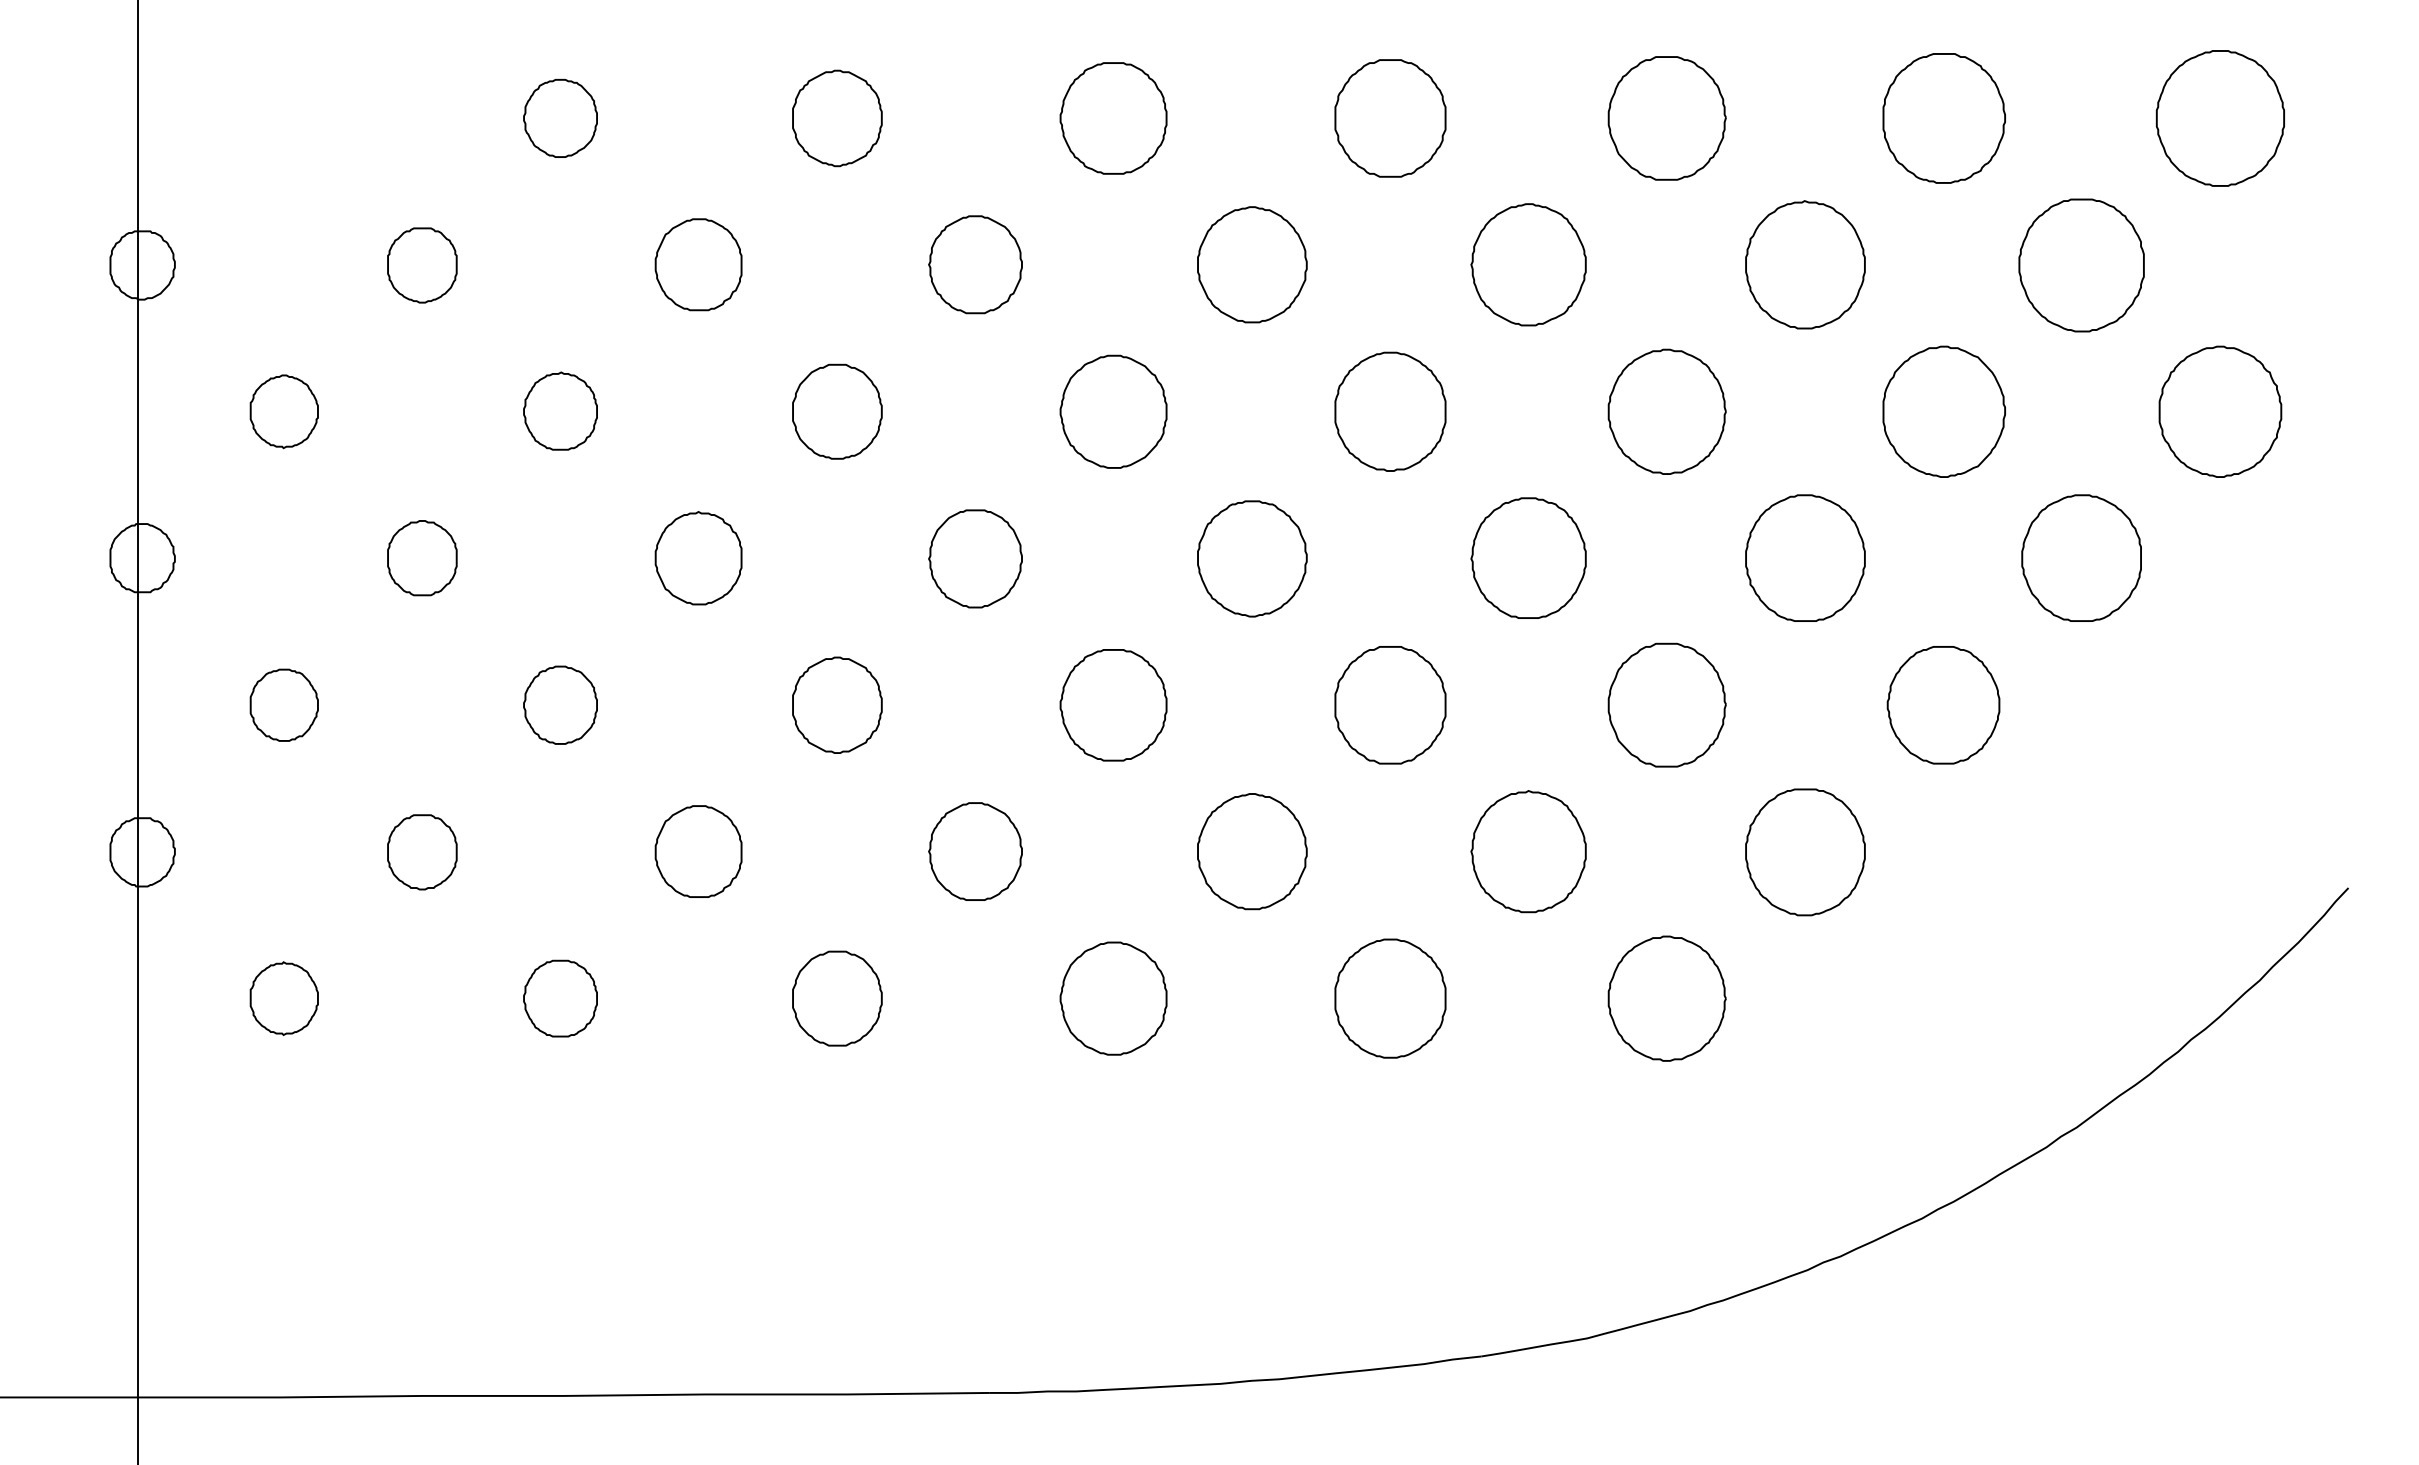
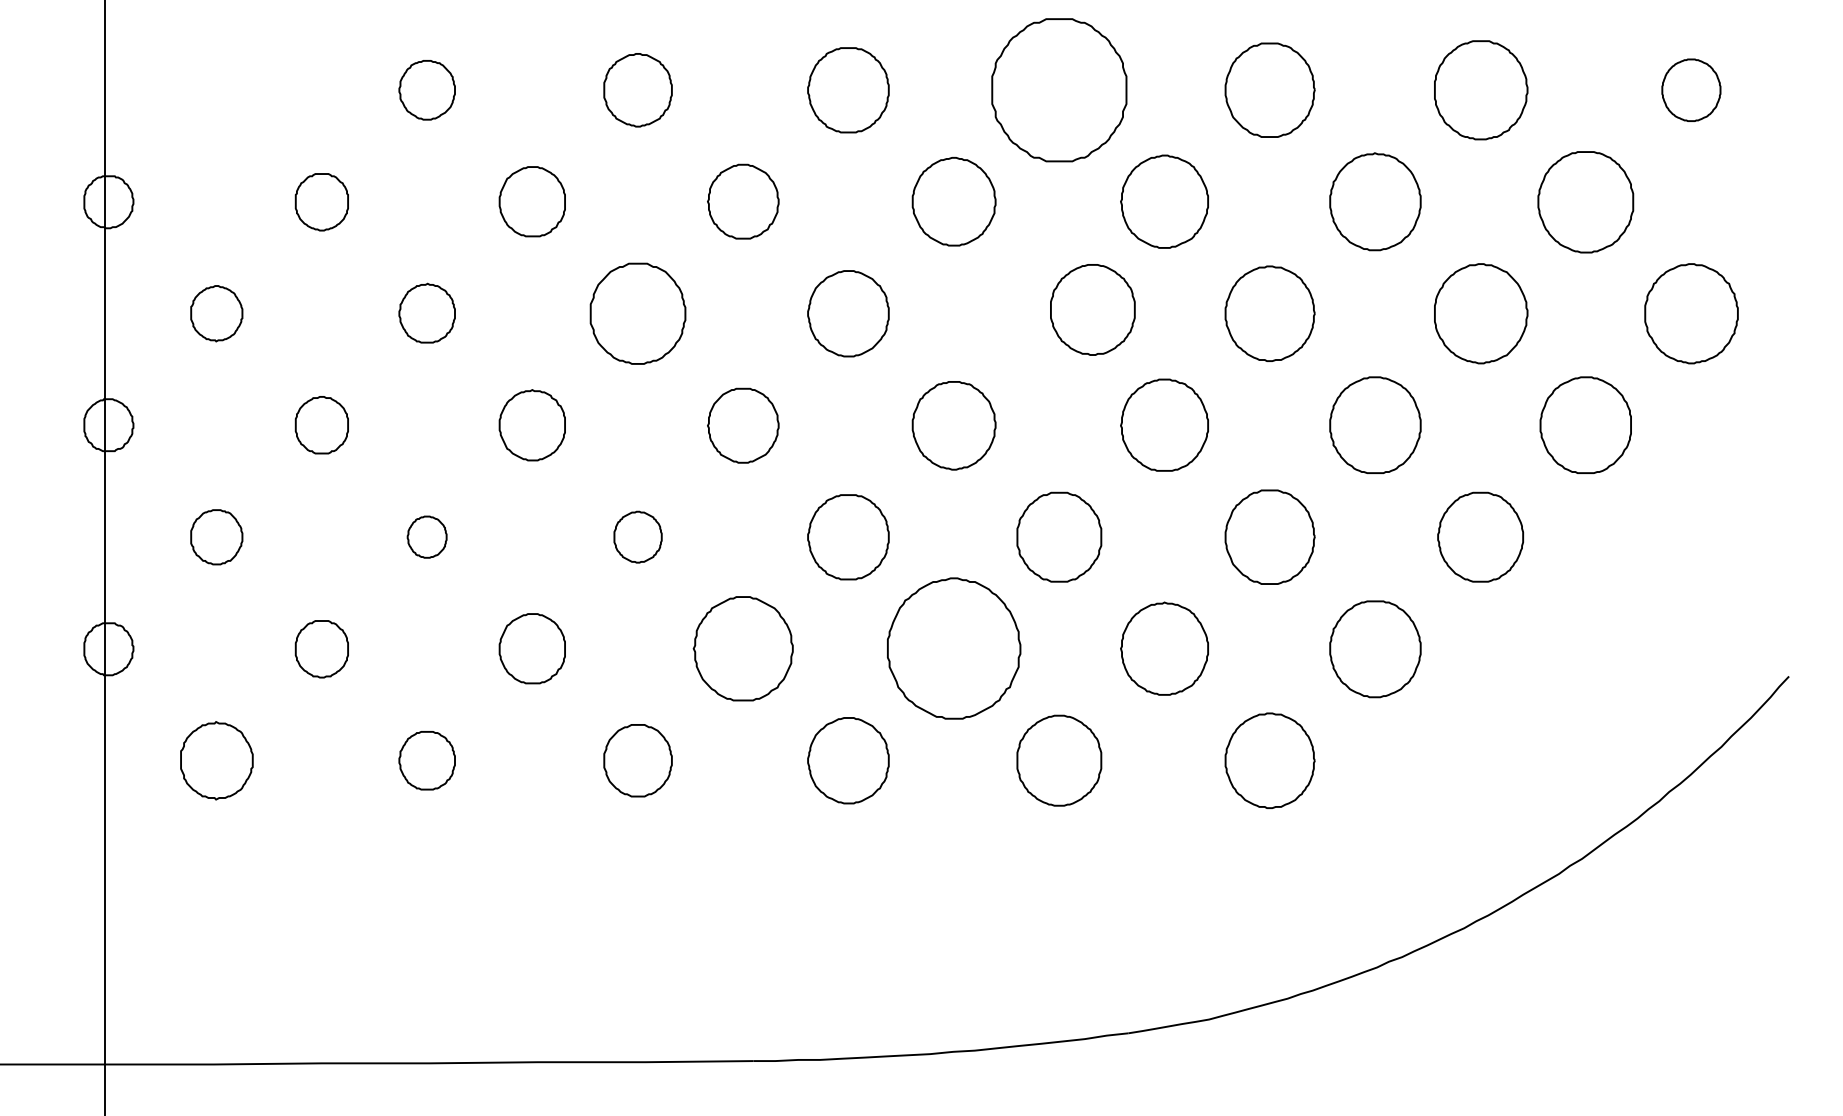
part: (1390, 118) -> (1059, 90), size x1.6
part: (2219, 118) -> (1690, 90), size x0.6
part: (837, 411) -> (638, 313), size x1.4
part: (1390, 411) -> (1092, 309), moved
part: (560, 704) -> (427, 536), size x0.7
part: (837, 704) -> (638, 536), size x0.7
part: (975, 851) -> (743, 648), size x1.4
part: (1252, 851) -> (954, 648), size x1.6
part: (283, 998) -> (216, 760), size x1.4

